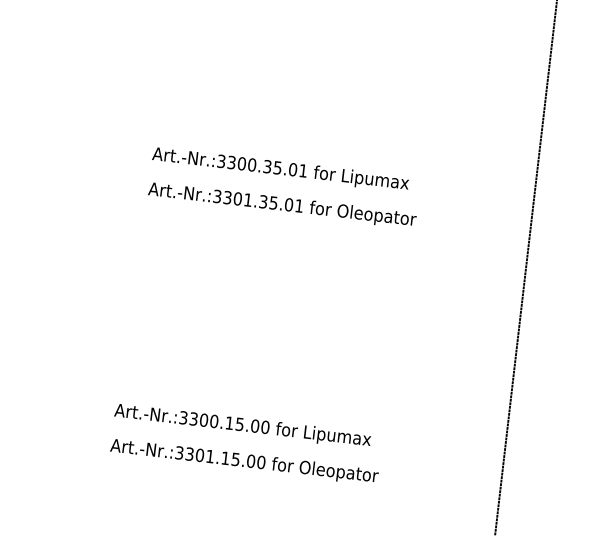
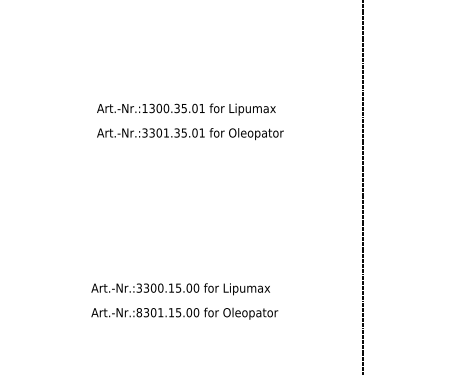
text: (220, 161) -> (144, 108), Art.-Nr.:3300.35.01 -> Art.-Nr.:1300.35.01
text: (179, 452) -> (139, 312), Art.-Nr.:3301.15.00 -> Art.-Nr.:8301.15.00

